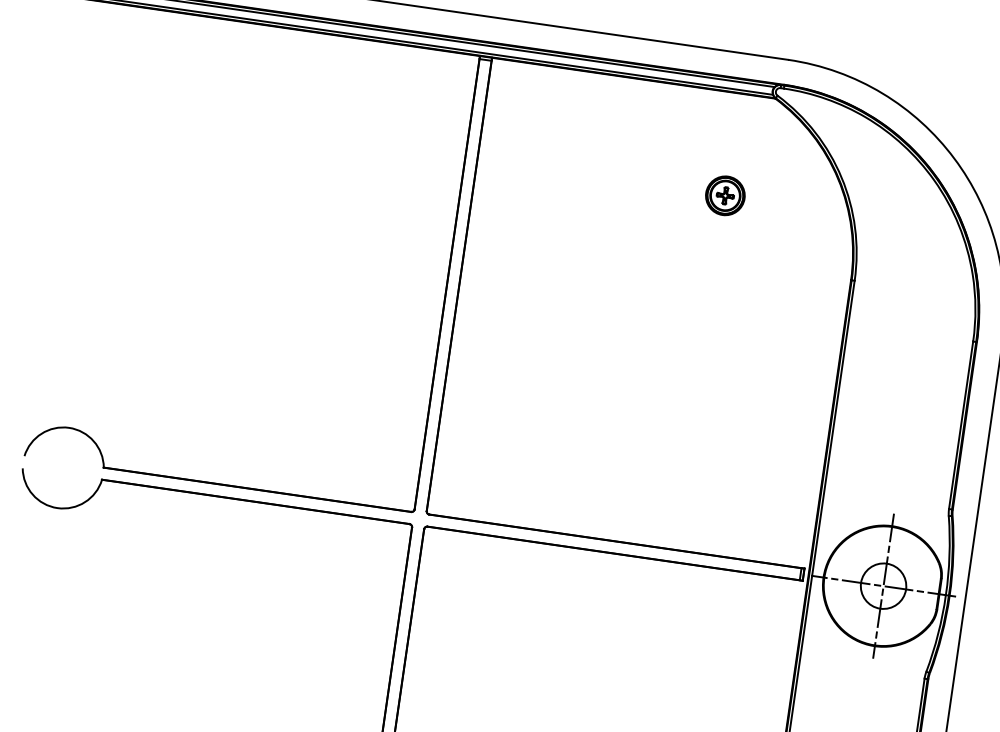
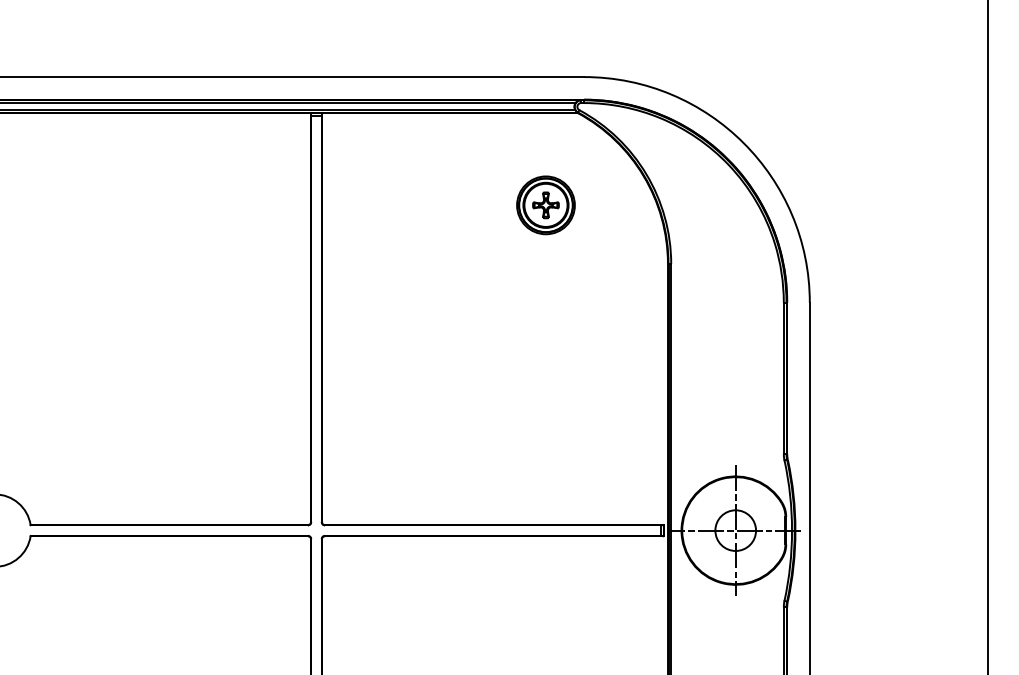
part: (724, 195) -> (545, 205), size x1.67

